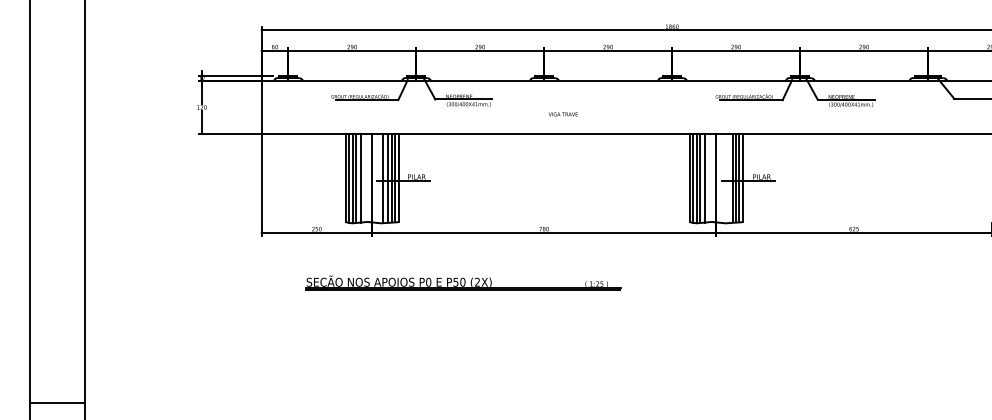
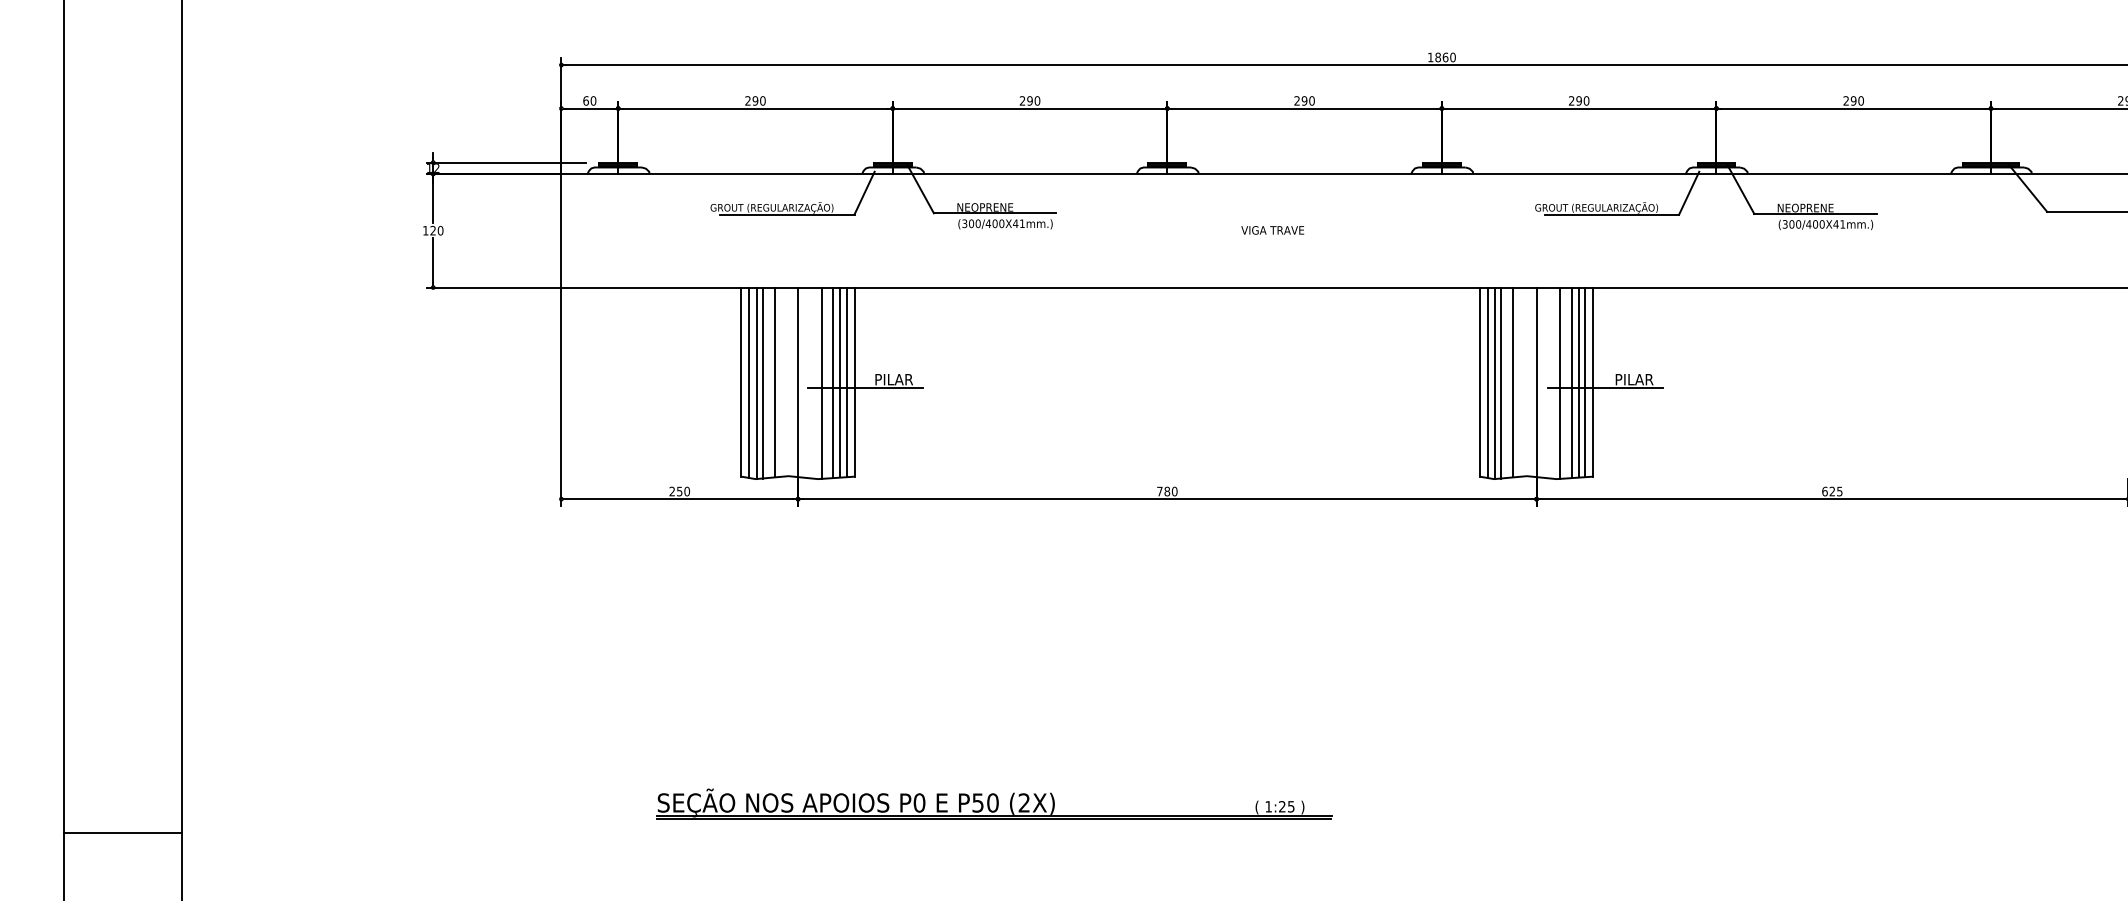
text: (562, 114) -> (1271, 230), moved
line: (727, 178) -> (1560, 382), added
part: (463, 282) -> (994, 803), moved
line: (56, 403) -> (121, 833), moved

